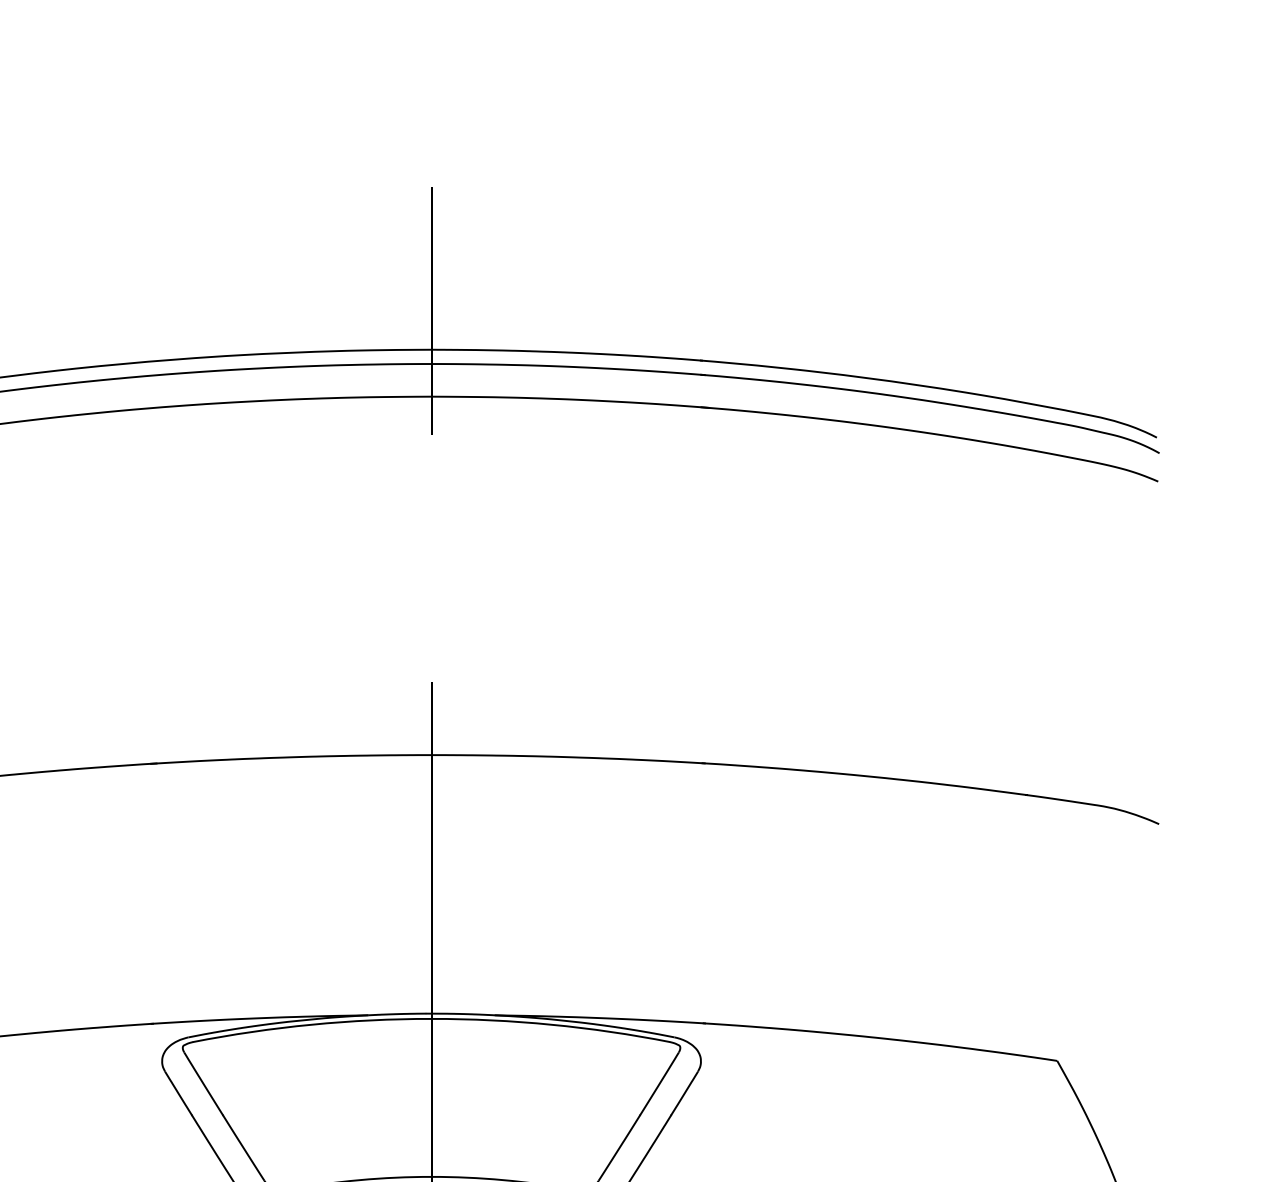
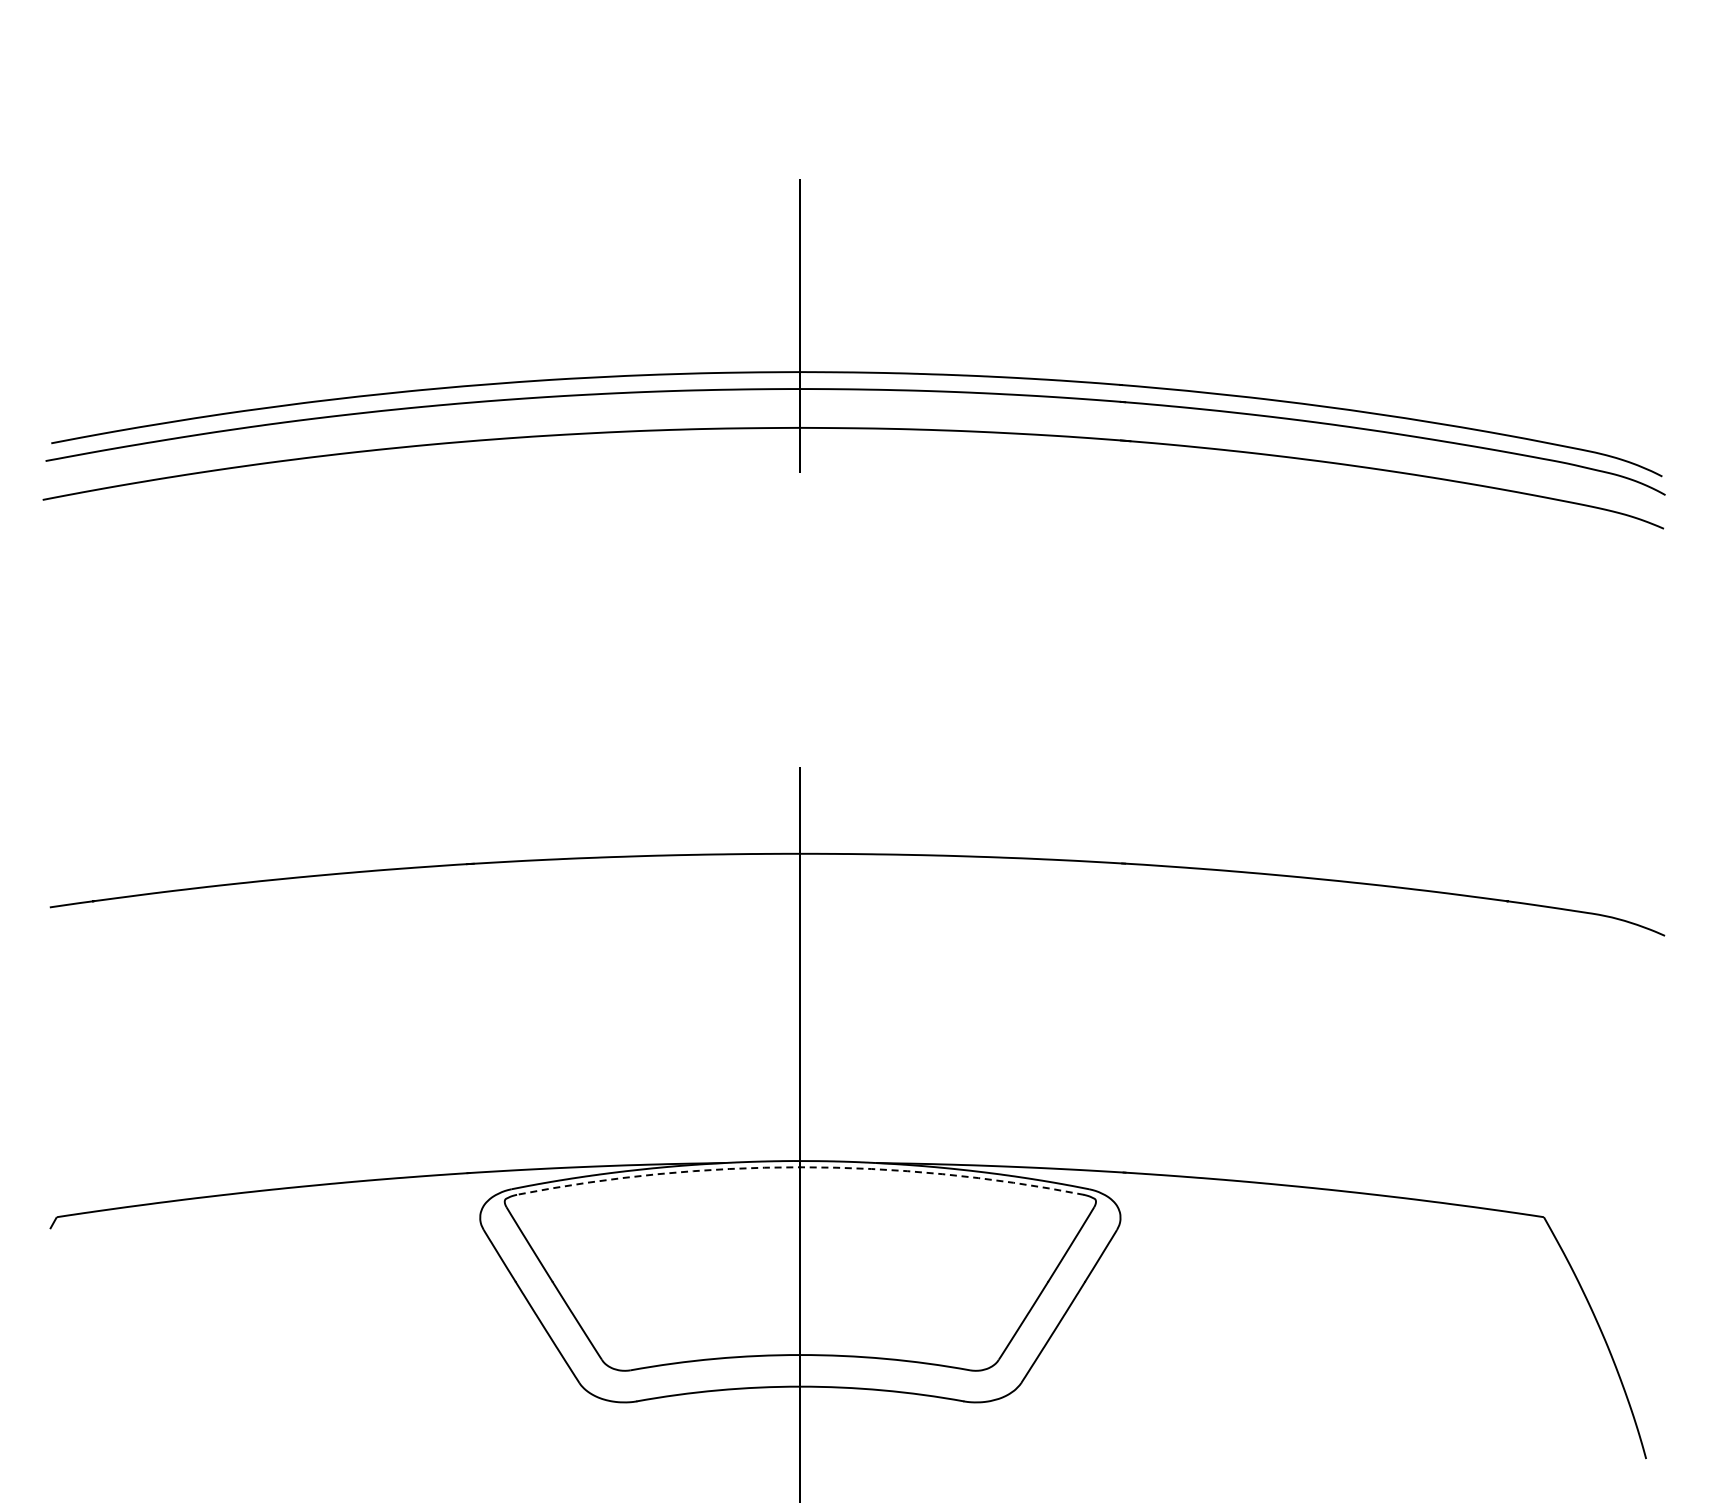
arc: (431, 1019) -> (800, 1167), solid -> dashed

